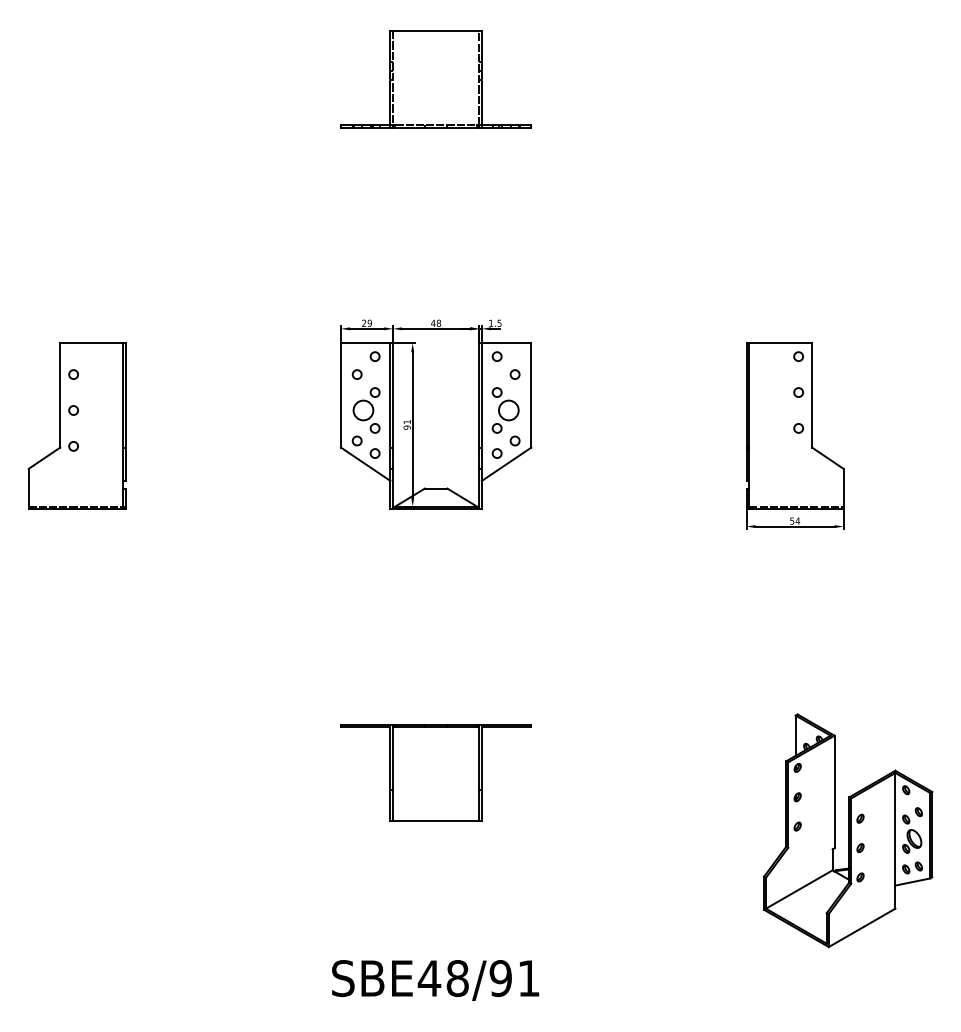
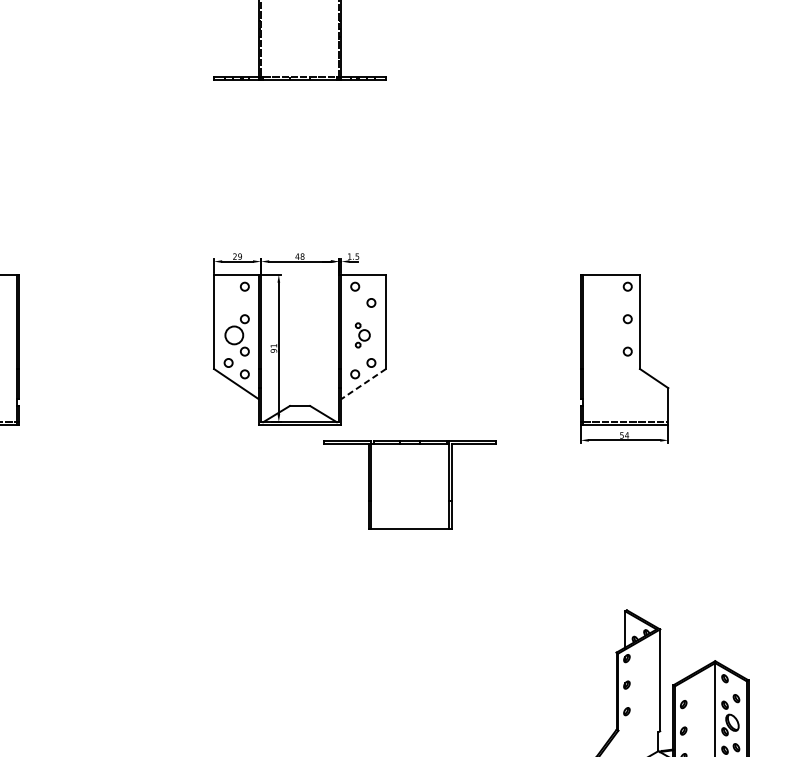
circle: (356, 374) -> (228, 302), removed
part: (505, 410) -> (362, 335), size x0.6
line: (506, 464) -> (363, 384), solid -> dashed
part: (435, 772) -> (409, 484), moved

